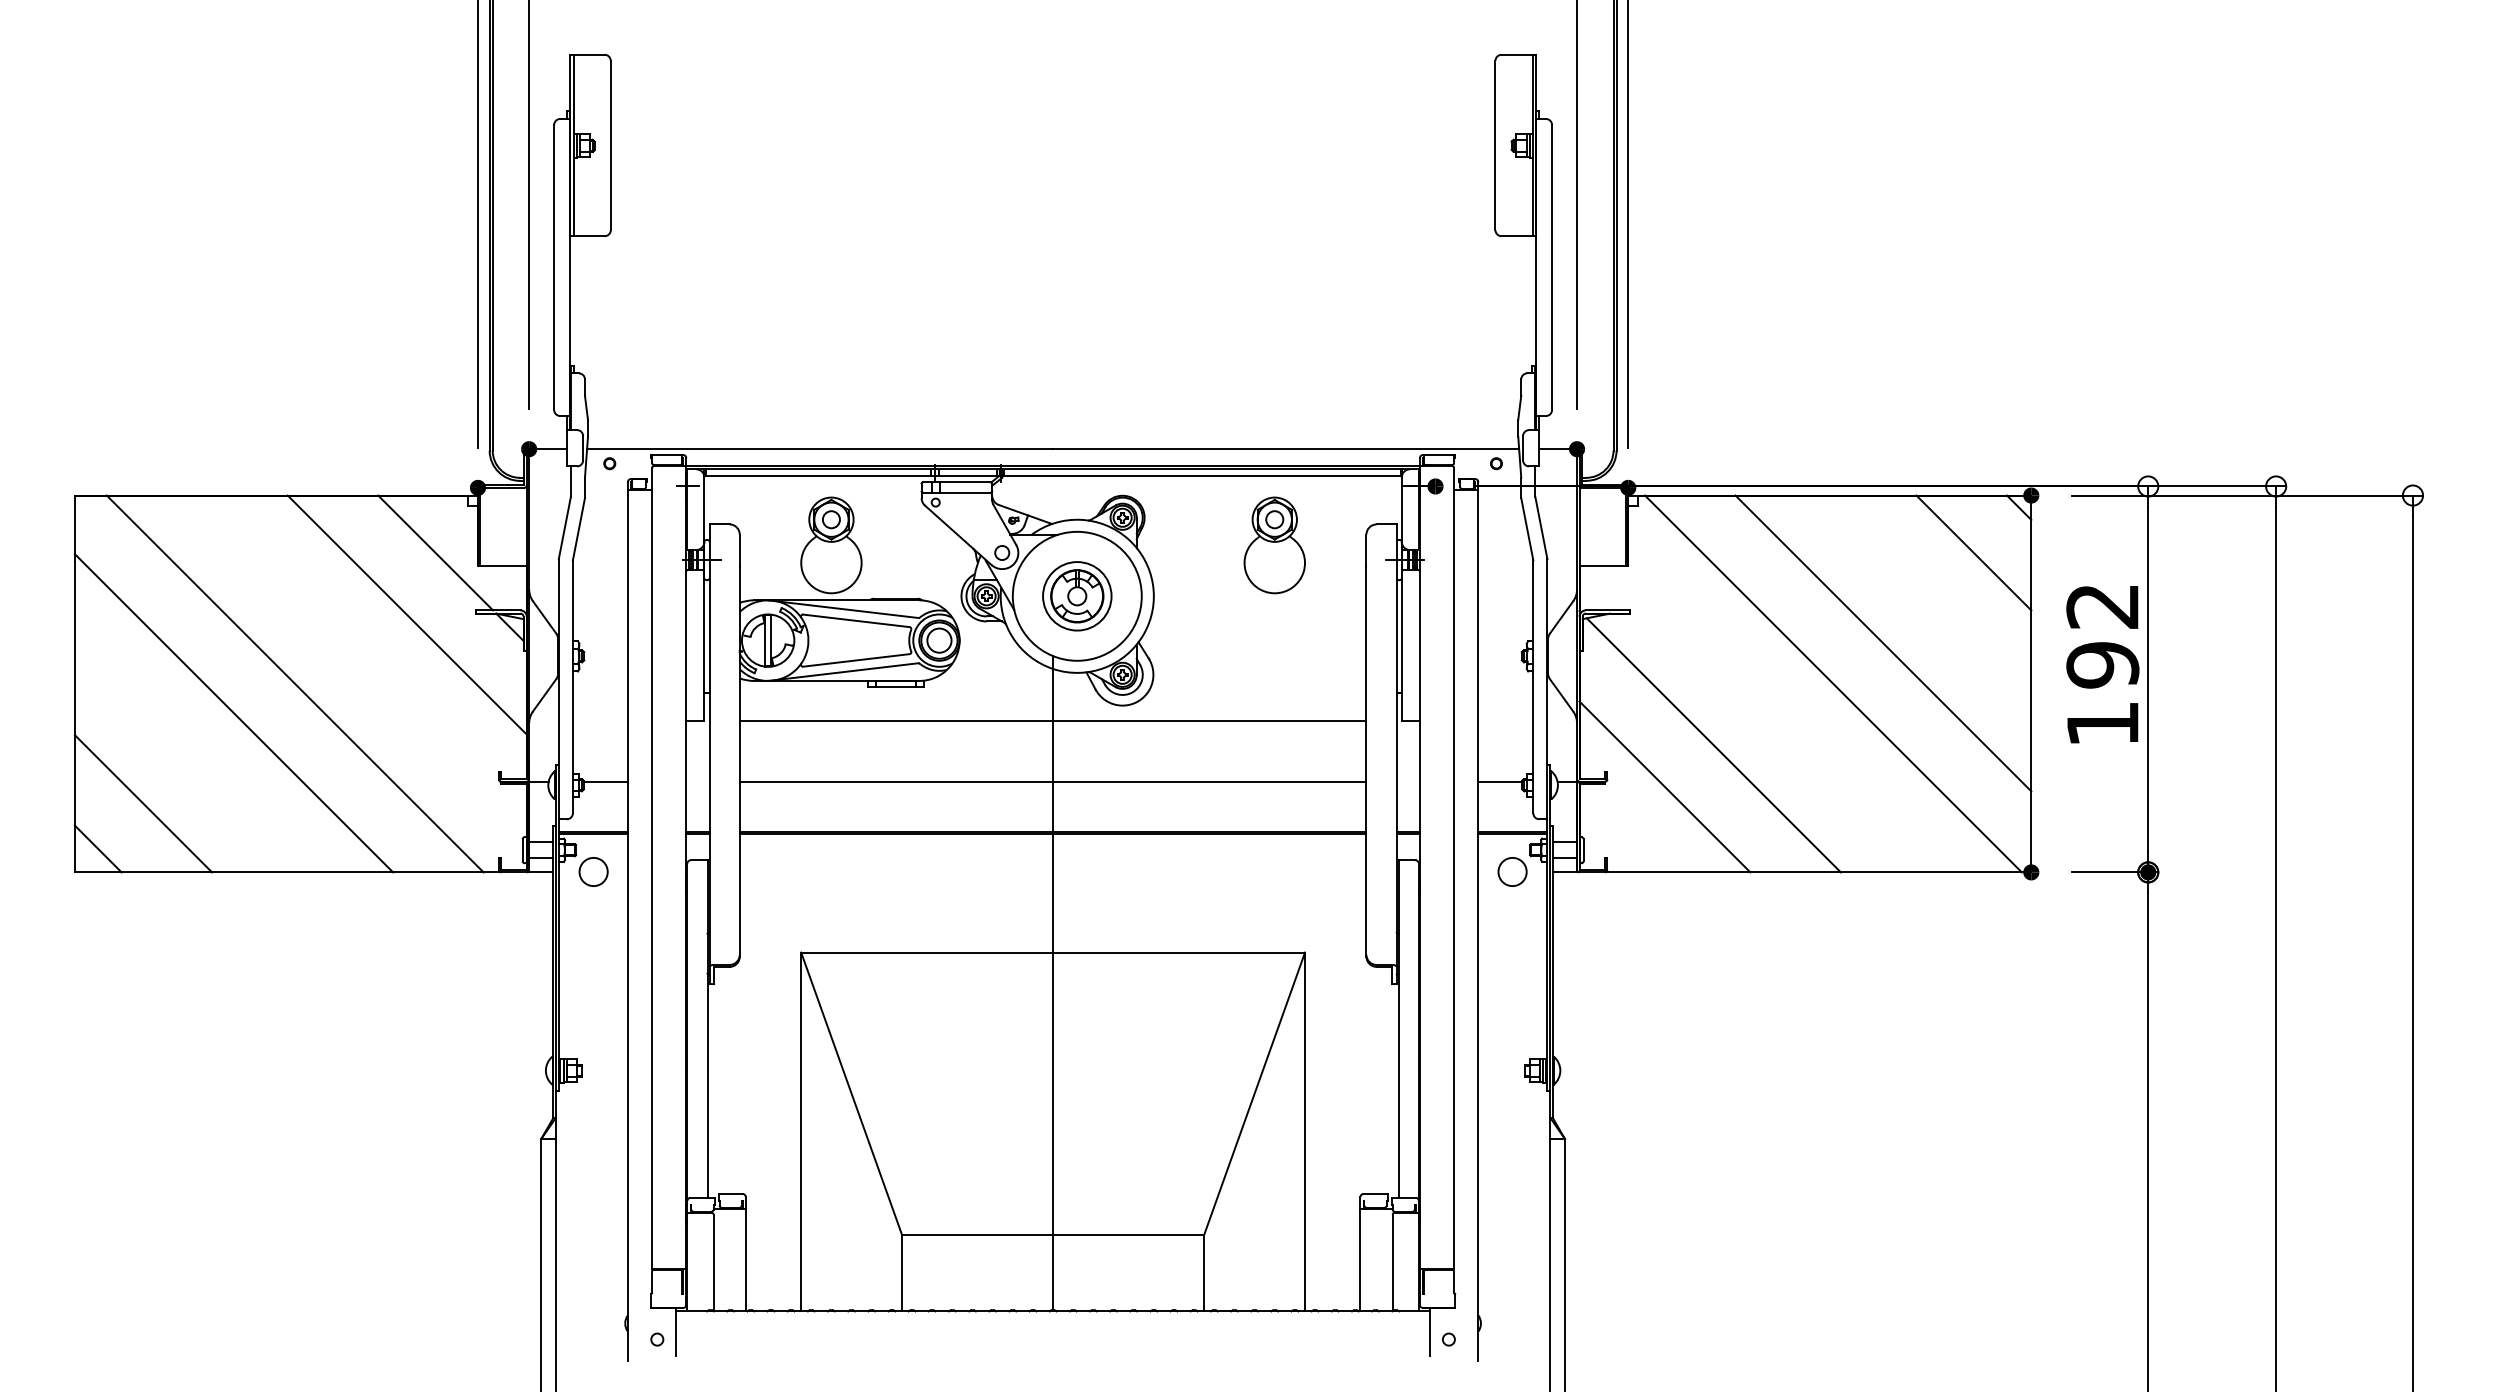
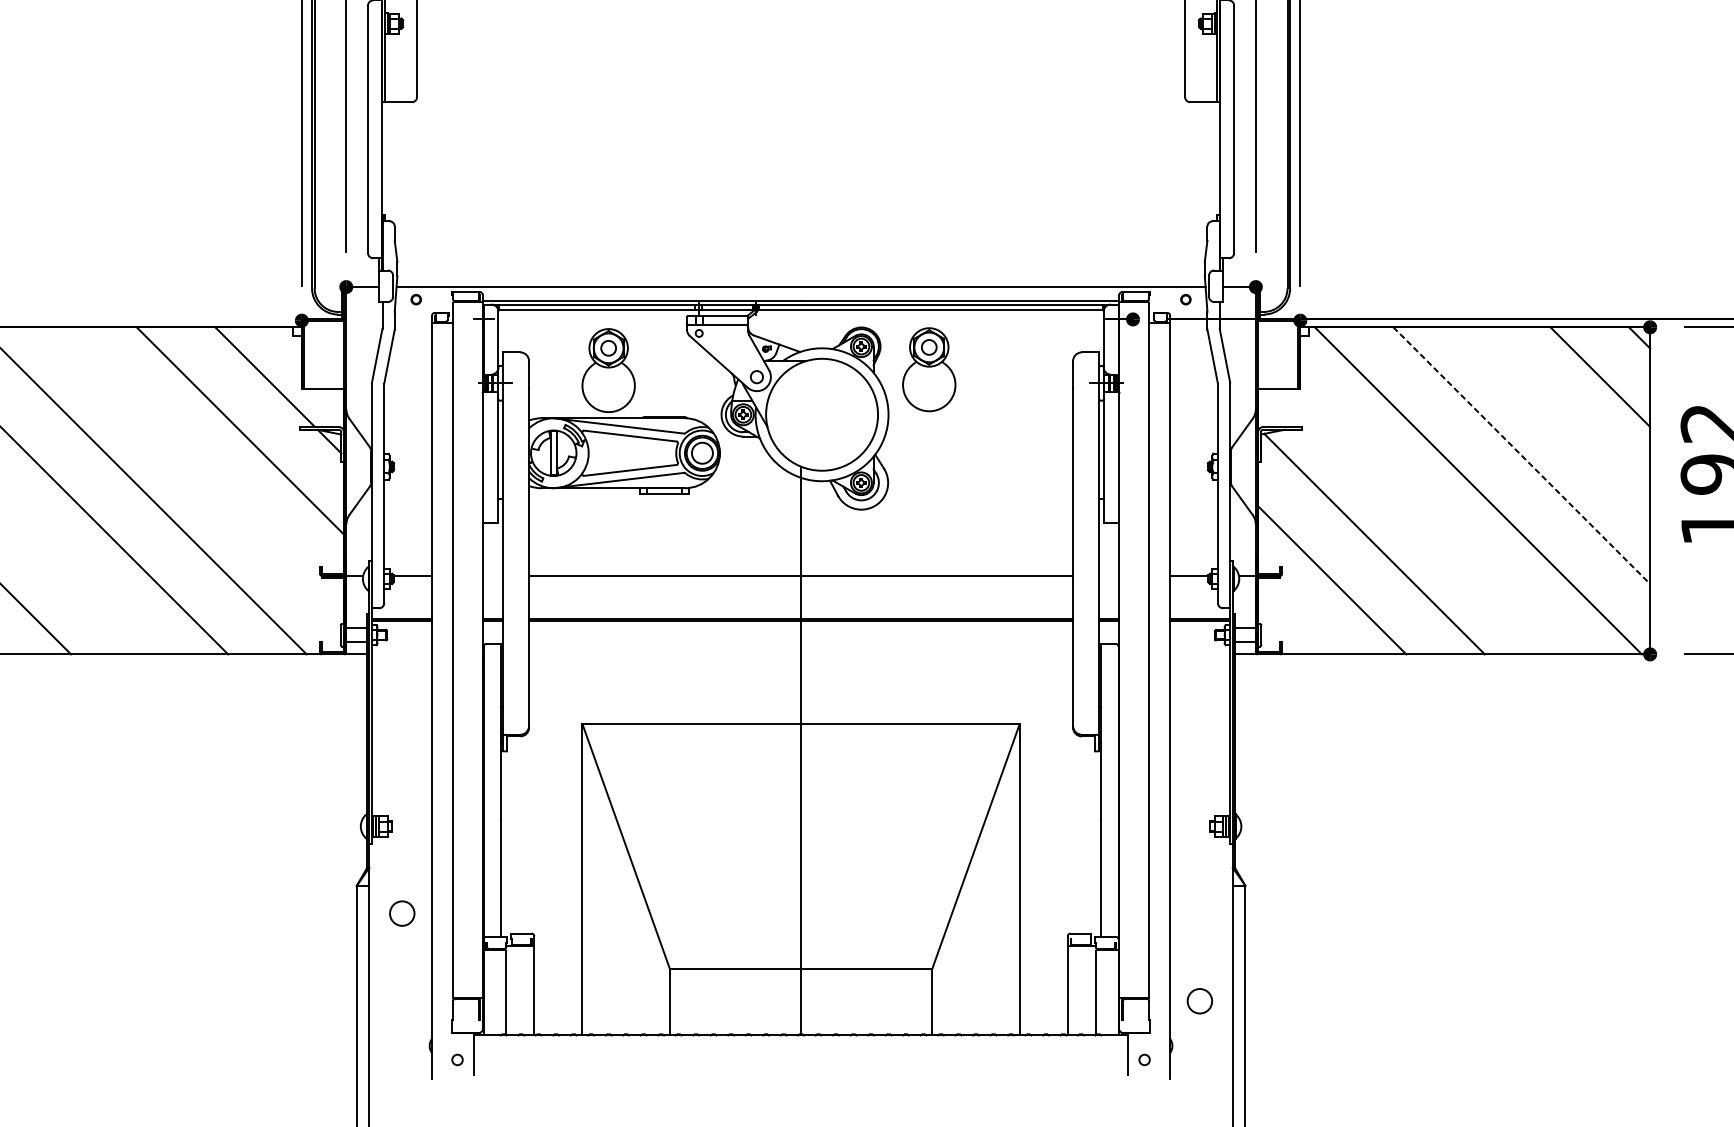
part: (1274, 545) -> (929, 369), moved
part: (1077, 596) -> (822, 414), removed
line: (1883, 643) -> (1521, 455), solid -> dashed
line: (1052, 721) -> (800, 523), removed
circle: (593, 871) -> (402, 913), moved
circle: (1512, 871) -> (1199, 1000), moved

